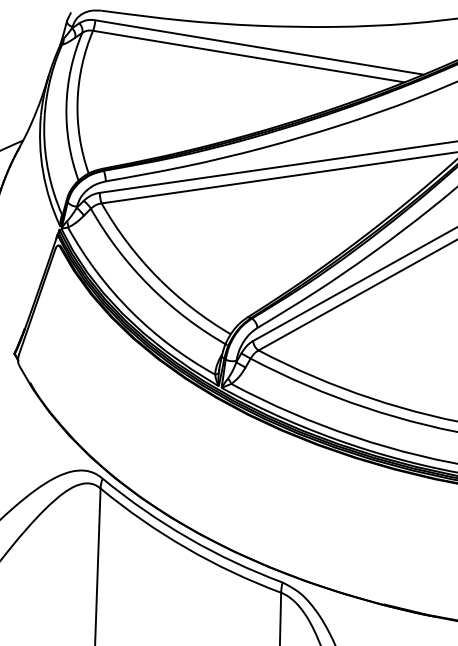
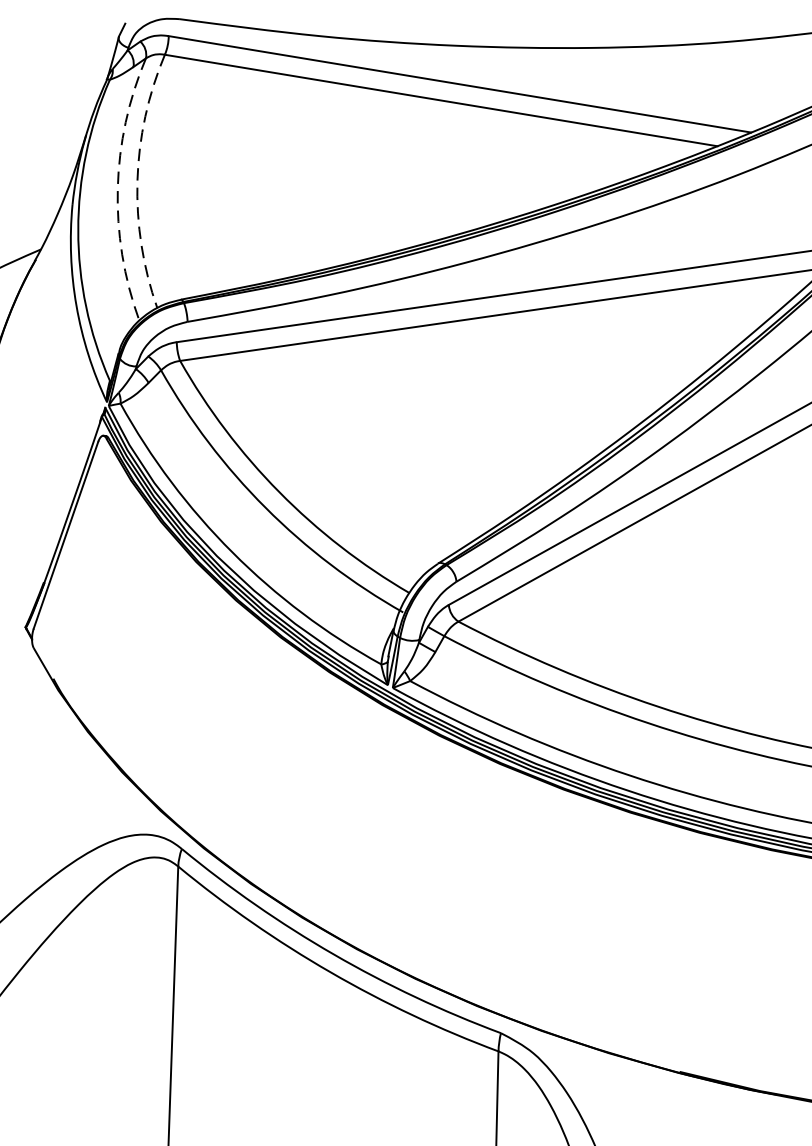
arc: (77, 101) -> (137, 180), solid -> dashed
arc: (66, 106) -> (117, 189), solid -> dashed

